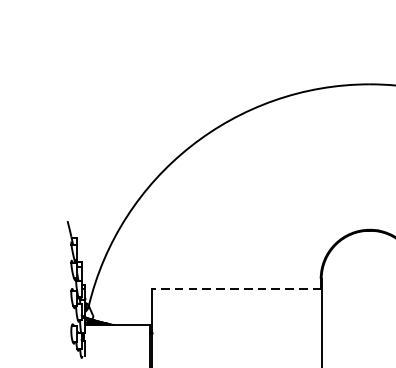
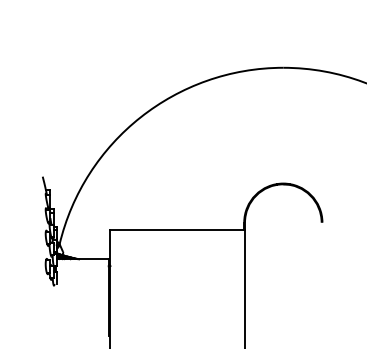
line: (236, 288) -> (177, 230), dashed -> solid

